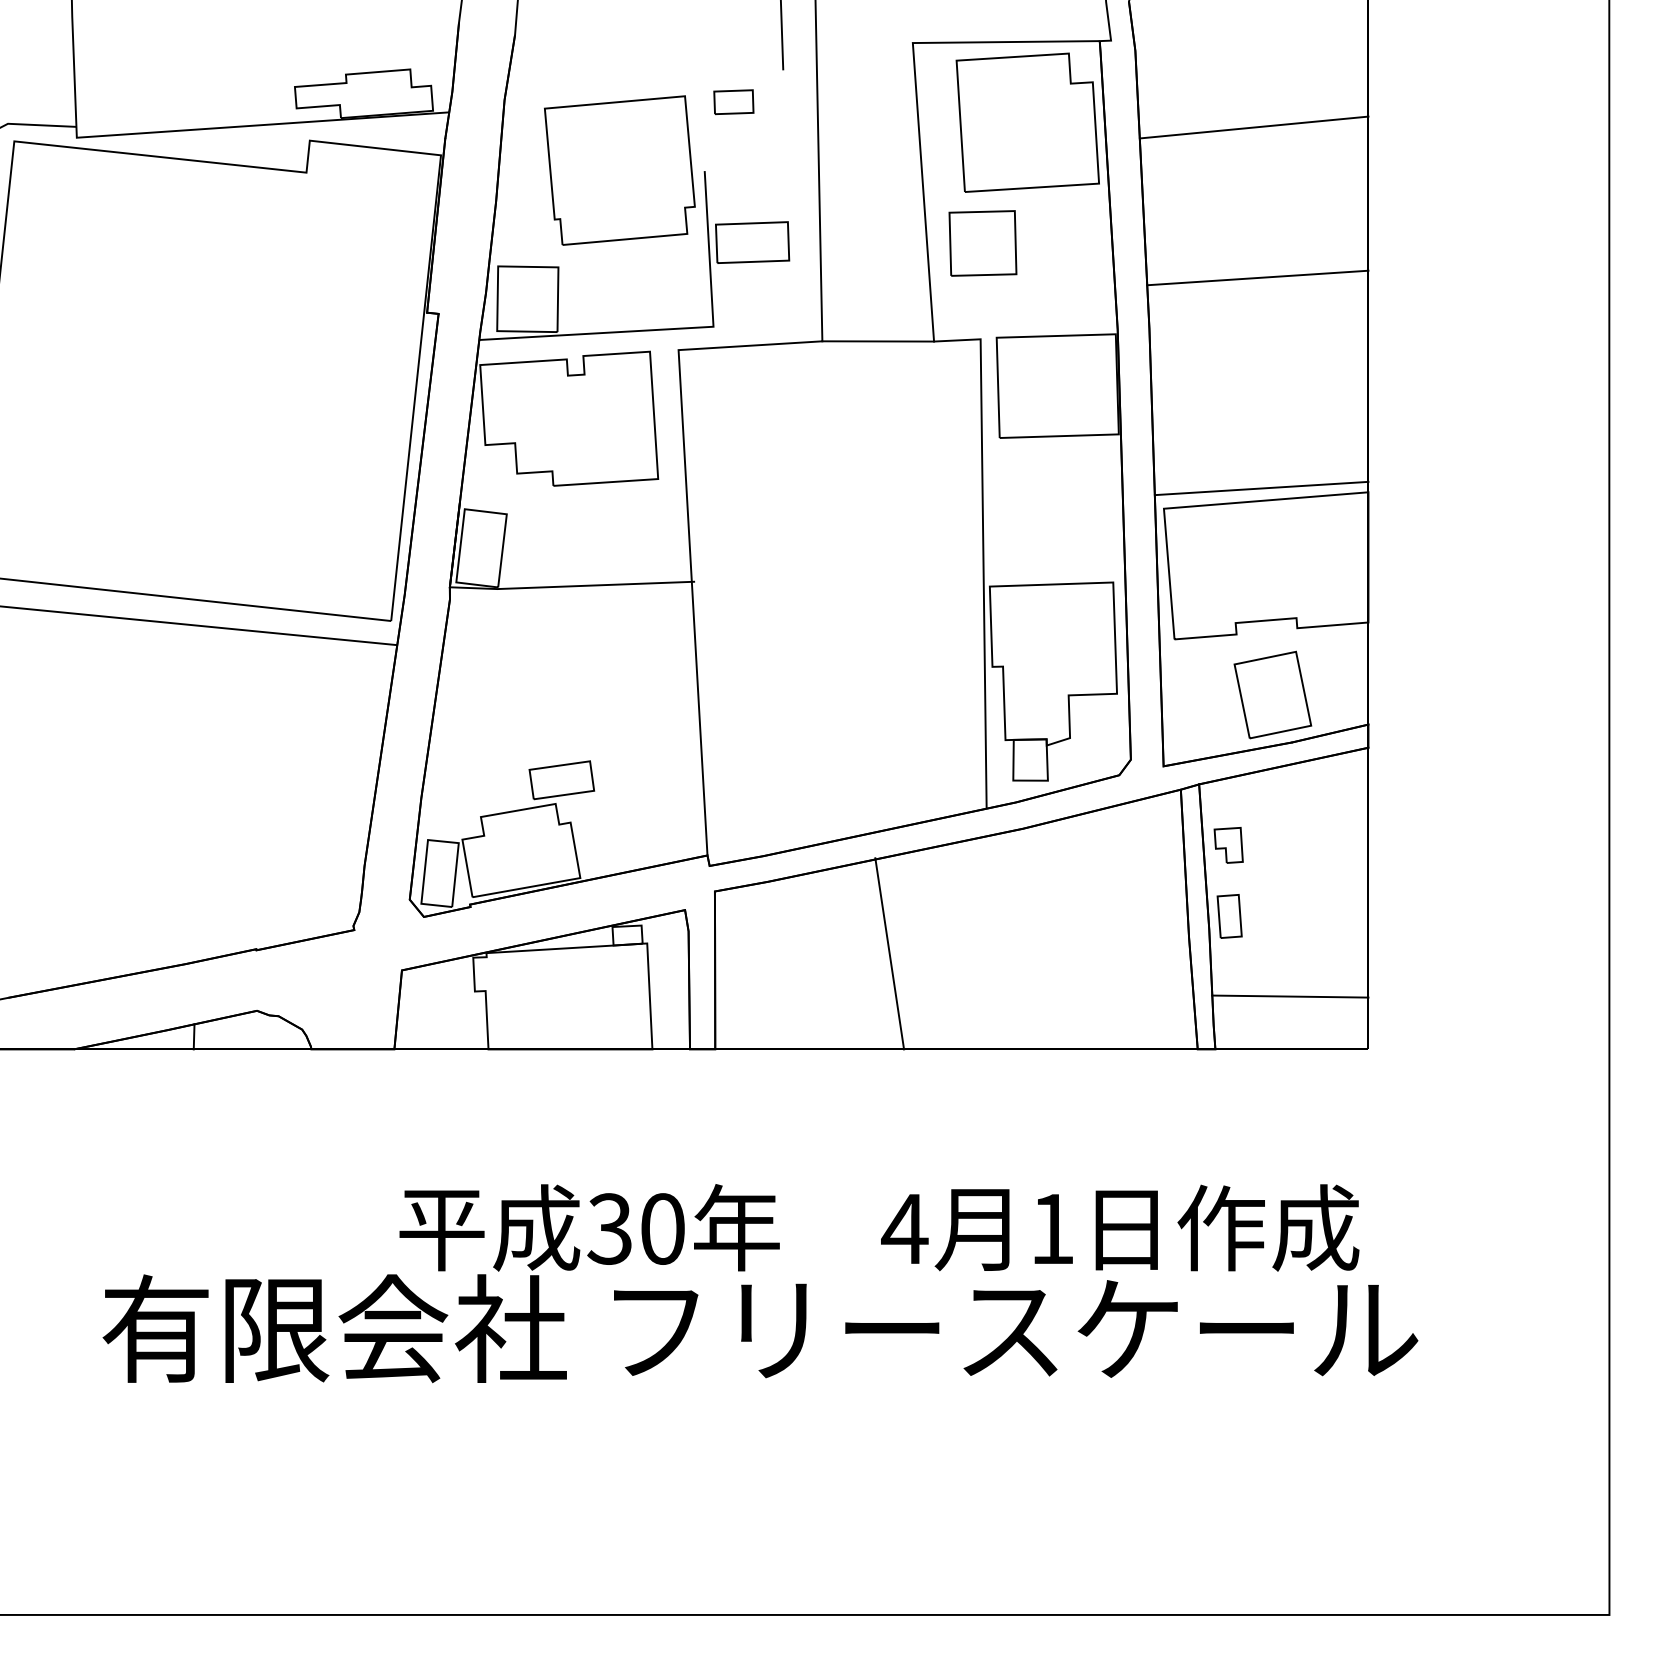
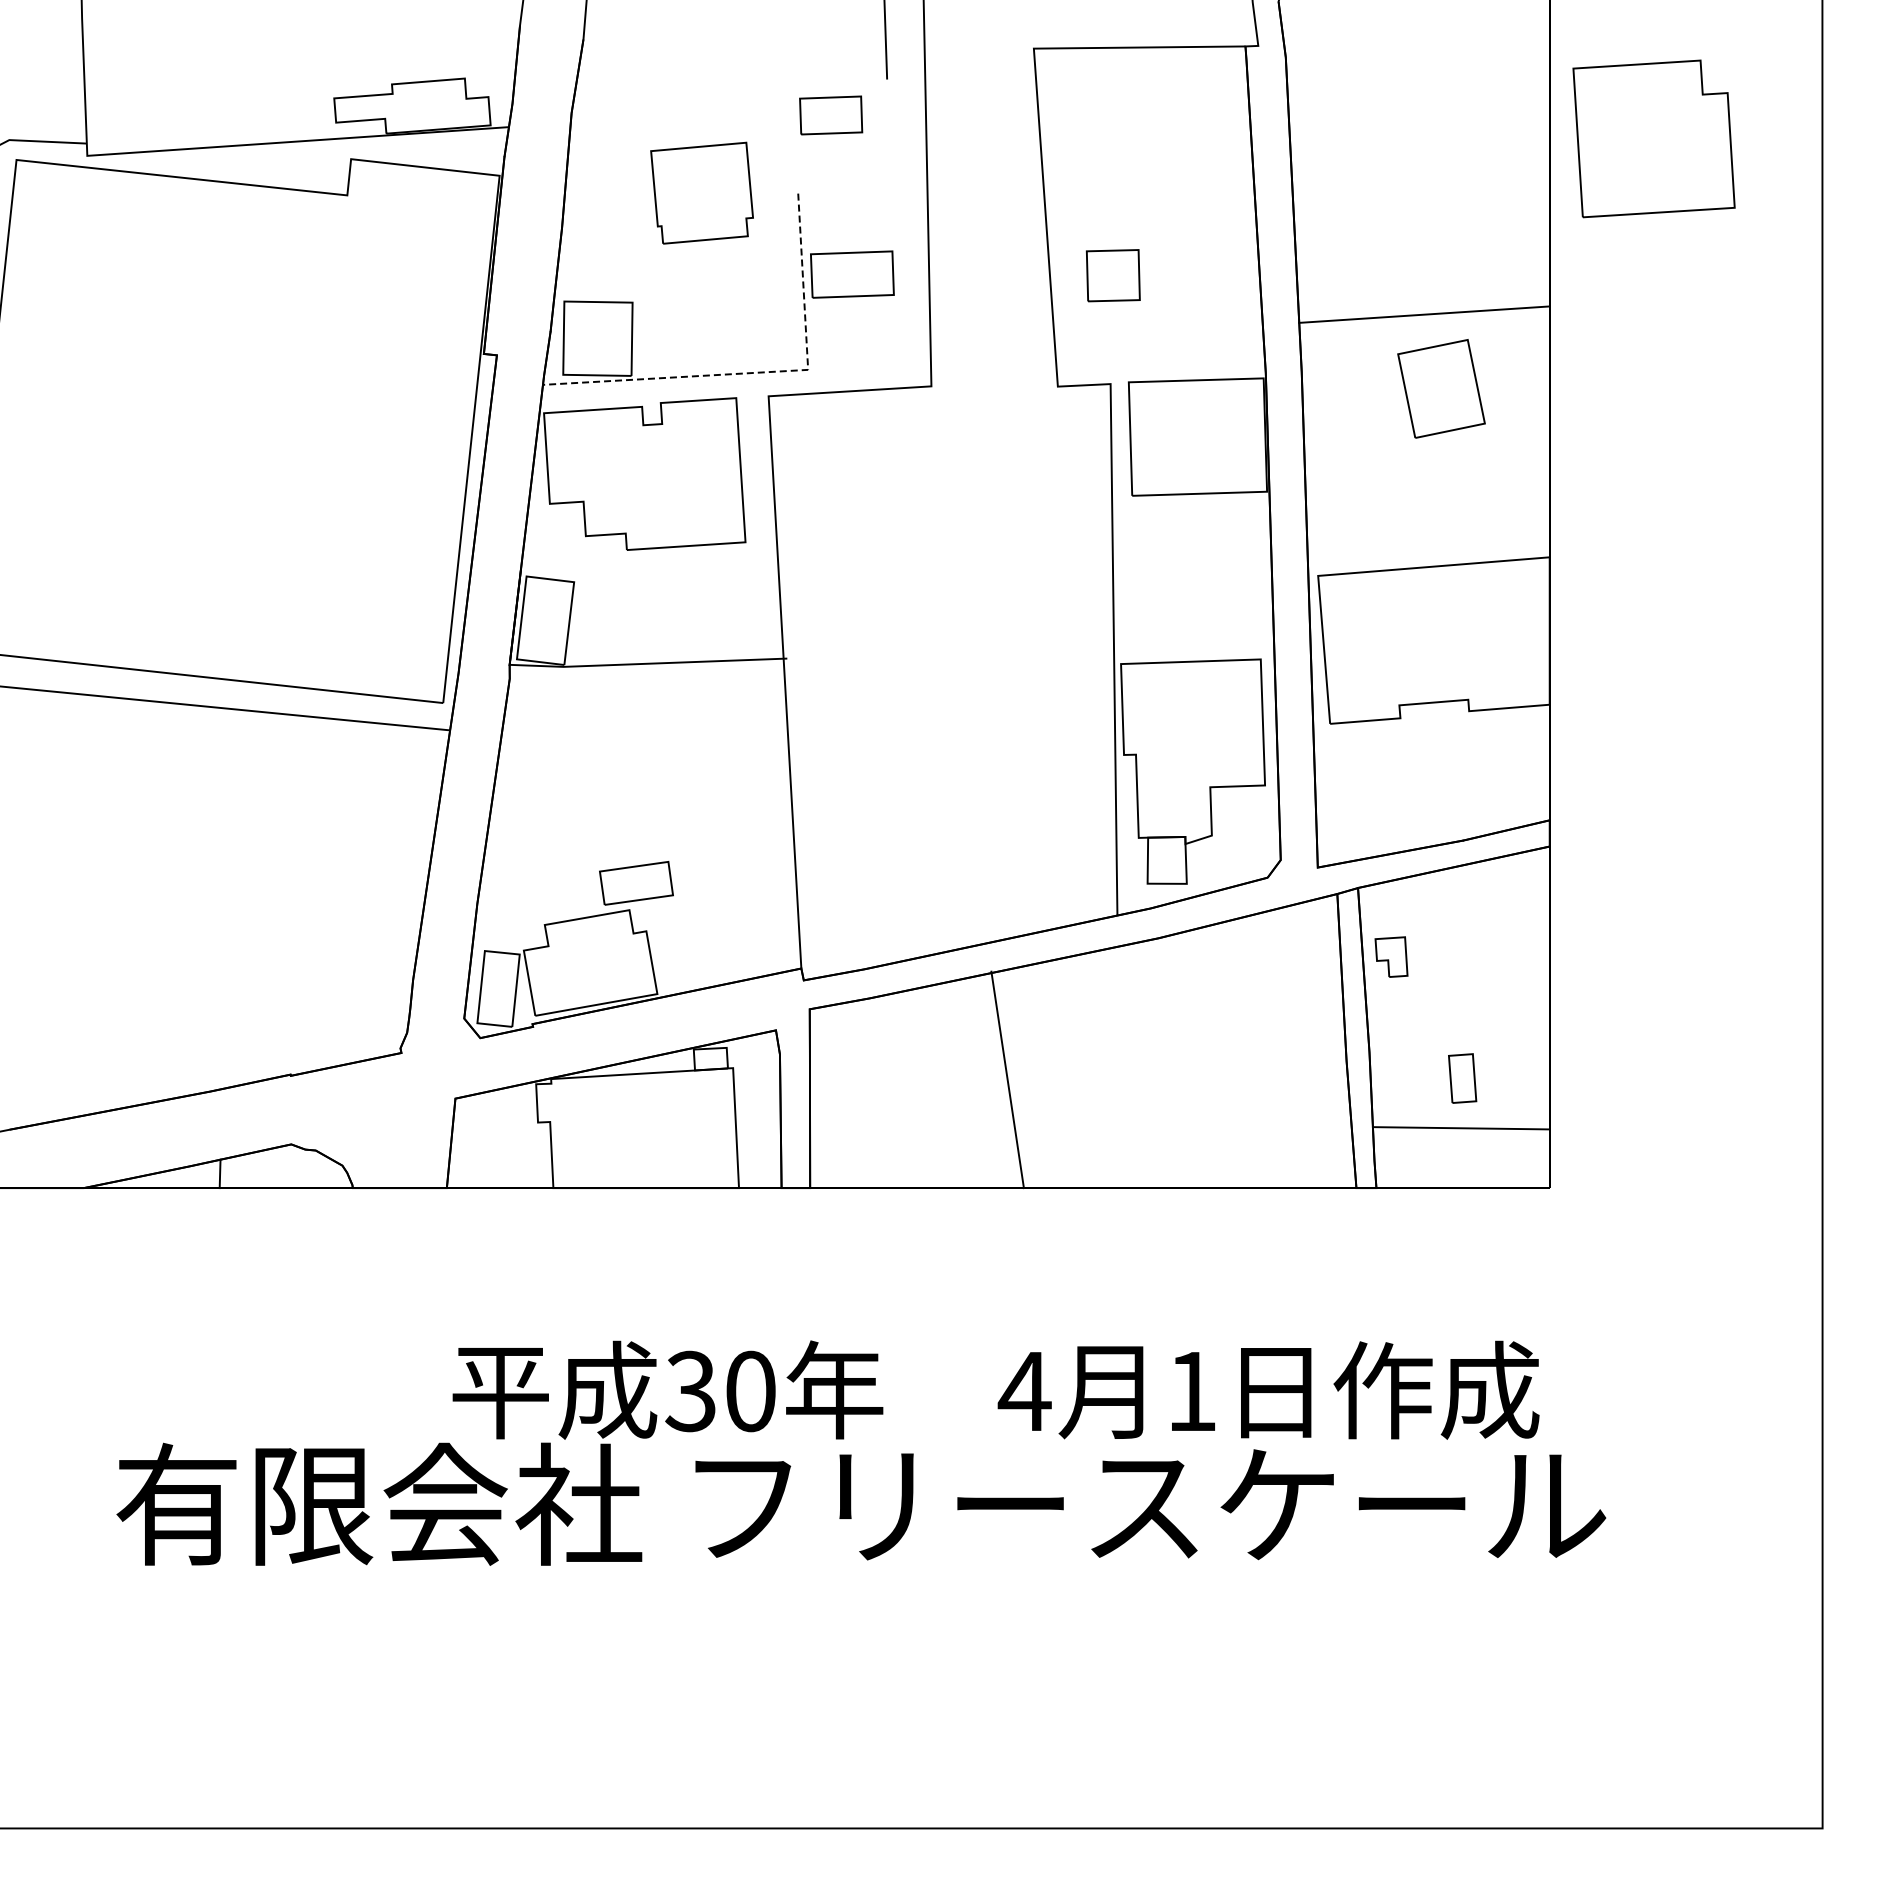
part: (734, 102) -> (831, 115), size x1.4
part: (1027, 122) -> (1653, 138), moved
line: (1253, 126) -> (1419, 143), removed
part: (619, 170) -> (701, 193), size x0.6
part: (983, 243) -> (1113, 275), size x0.7
line: (674, 329) -> (764, 372), solid -> dashed
line: (878, 341) -> (994, 386), removed
line: (1261, 488) -> (1428, 552), removed
part: (1272, 694) -> (1441, 388), moved
part: (1229, 916) -> (1462, 1078), moved

